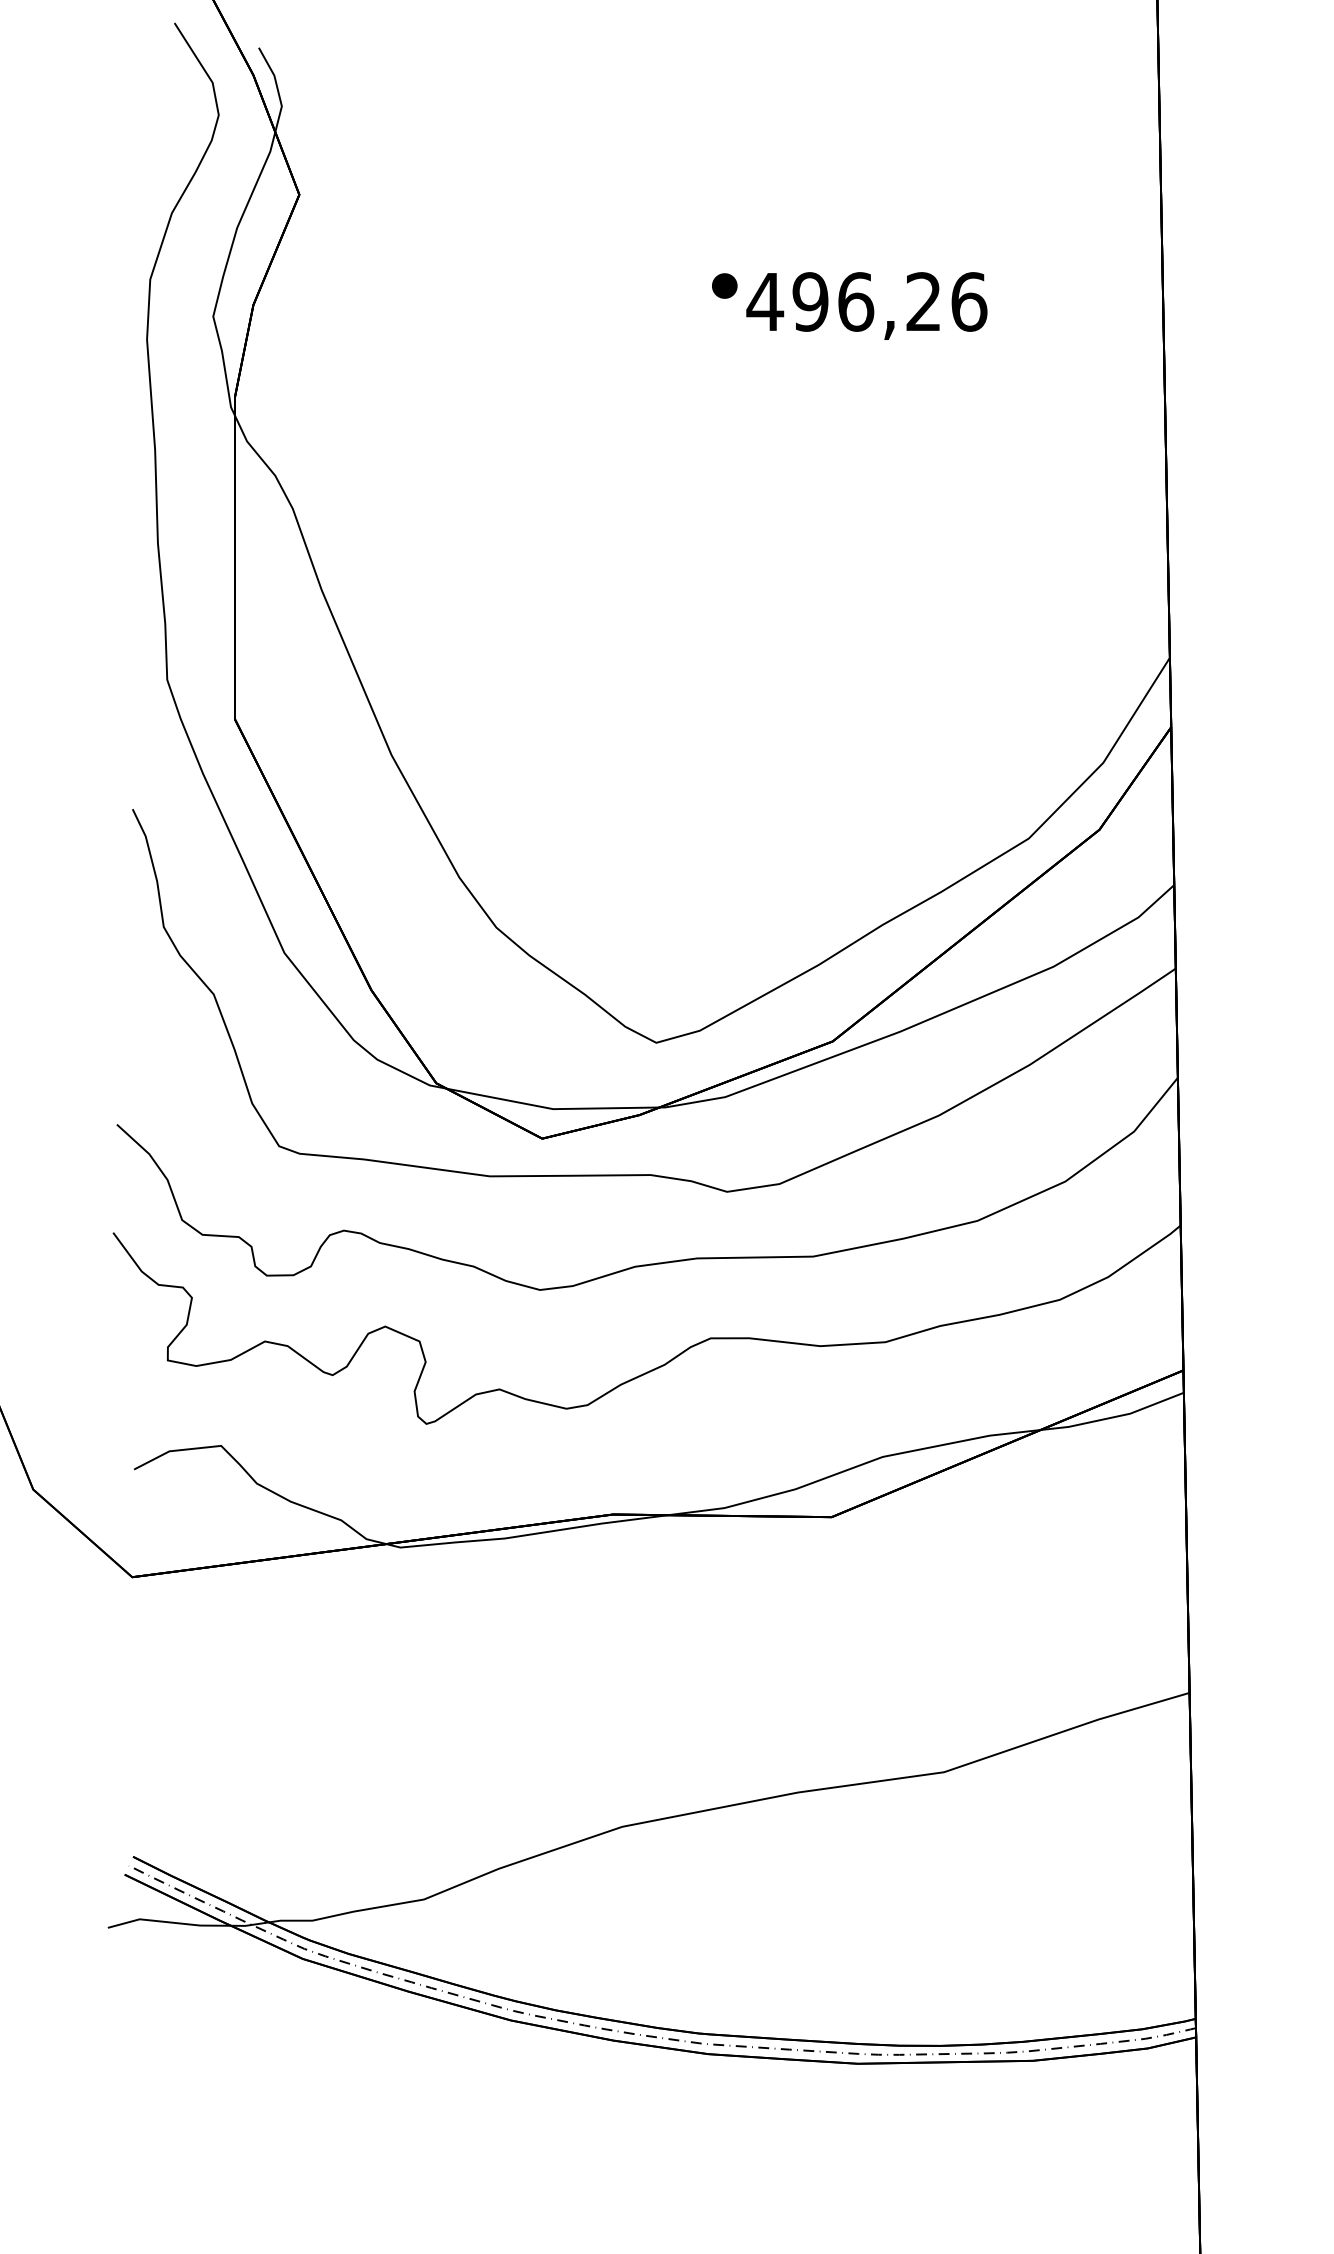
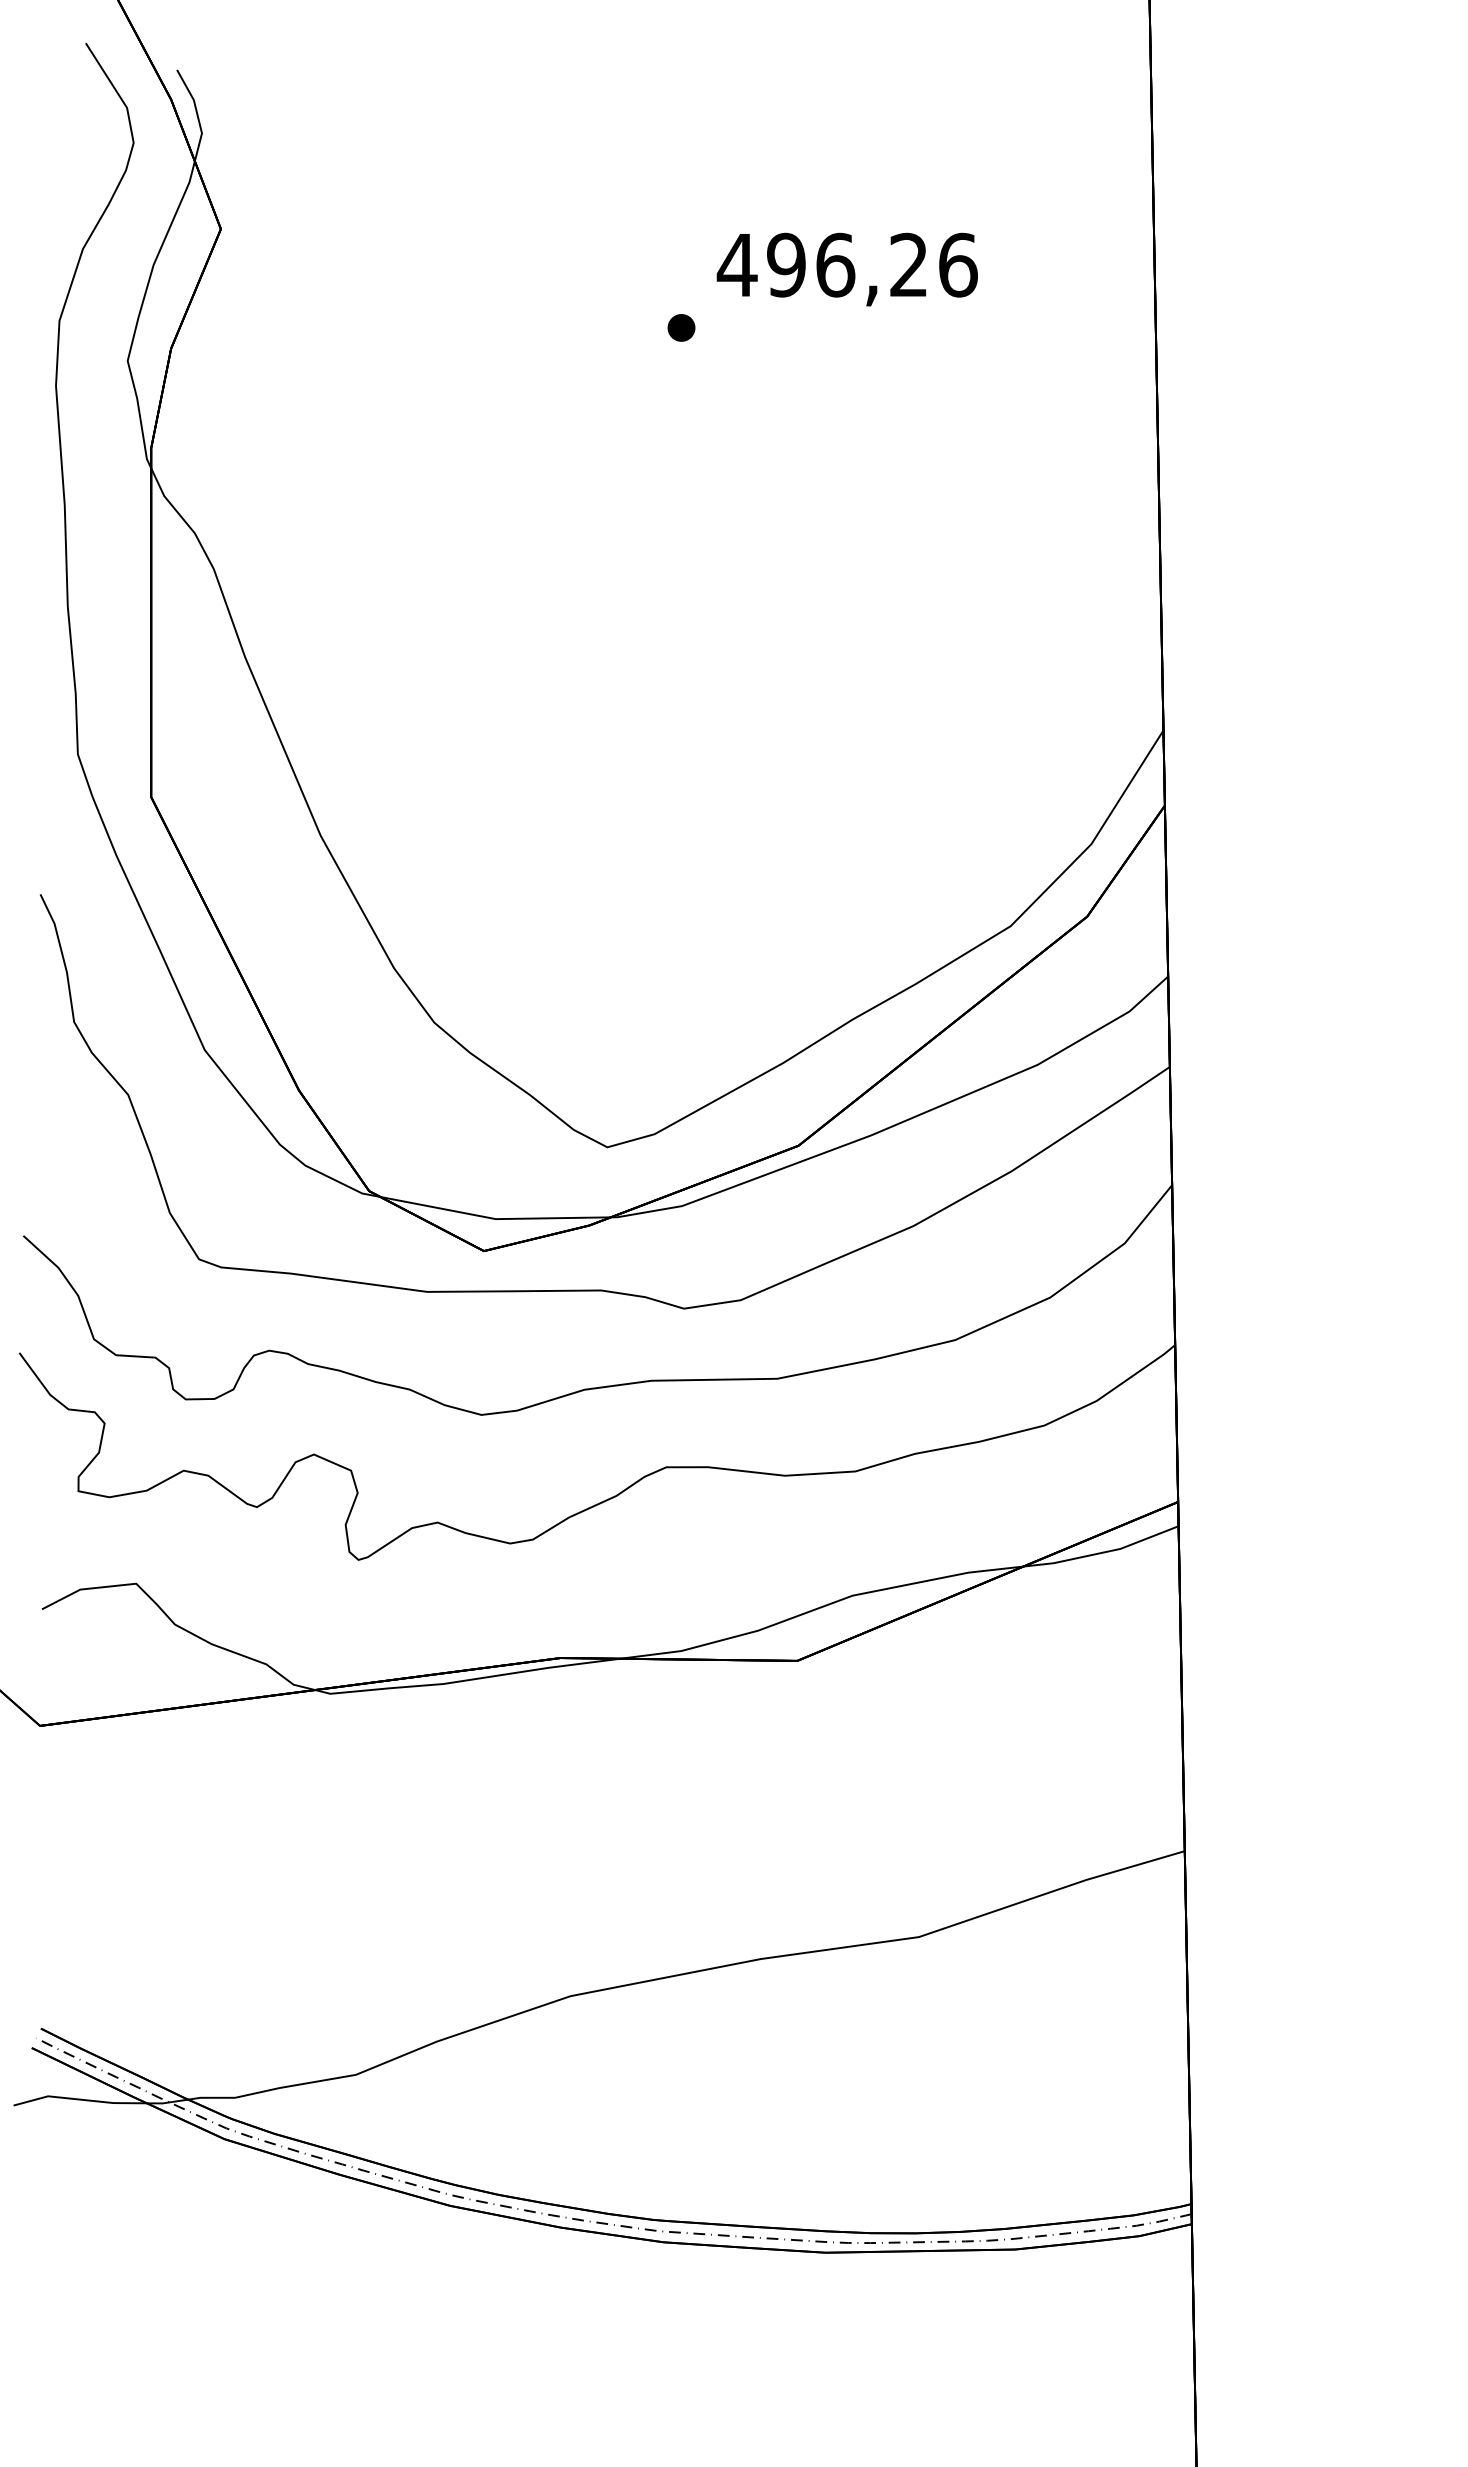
text: (866, 305) -> (846, 269), moved

